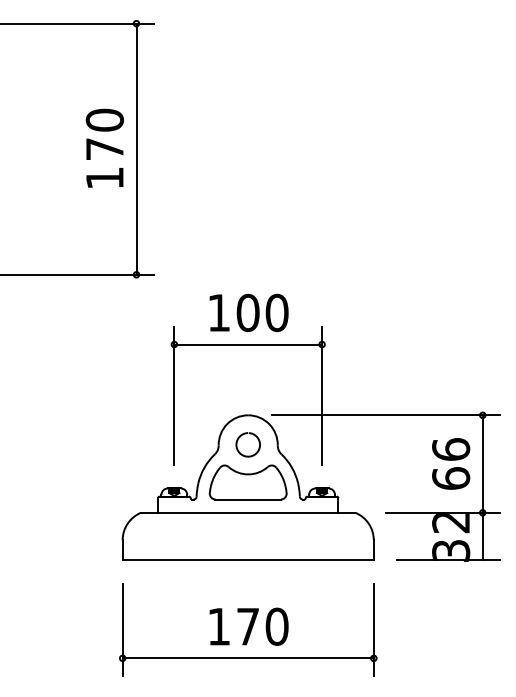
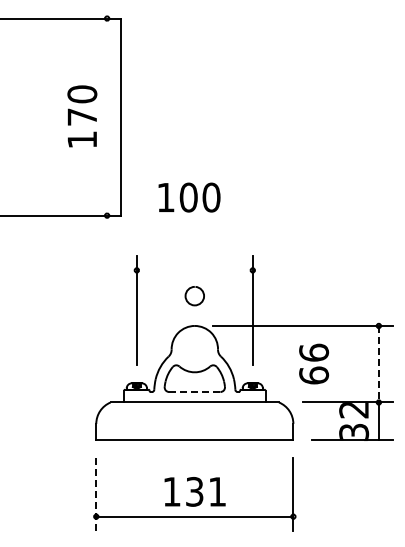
line: (136, 148) -> (121, 116), moved
text: (249, 312) -> (189, 197), moved
line: (247, 344) -> (194, 270), removed
arc: (238, 449) -> (187, 299), moved
text: (451, 463) -> (314, 363), moved
line: (482, 464) -> (378, 364), solid -> dashed
line: (247, 500) -> (194, 392), solid -> dashed
text: (263, 626) -> (206, 491), 170 -> 131
line: (122, 630) -> (96, 494), solid -> dashed

